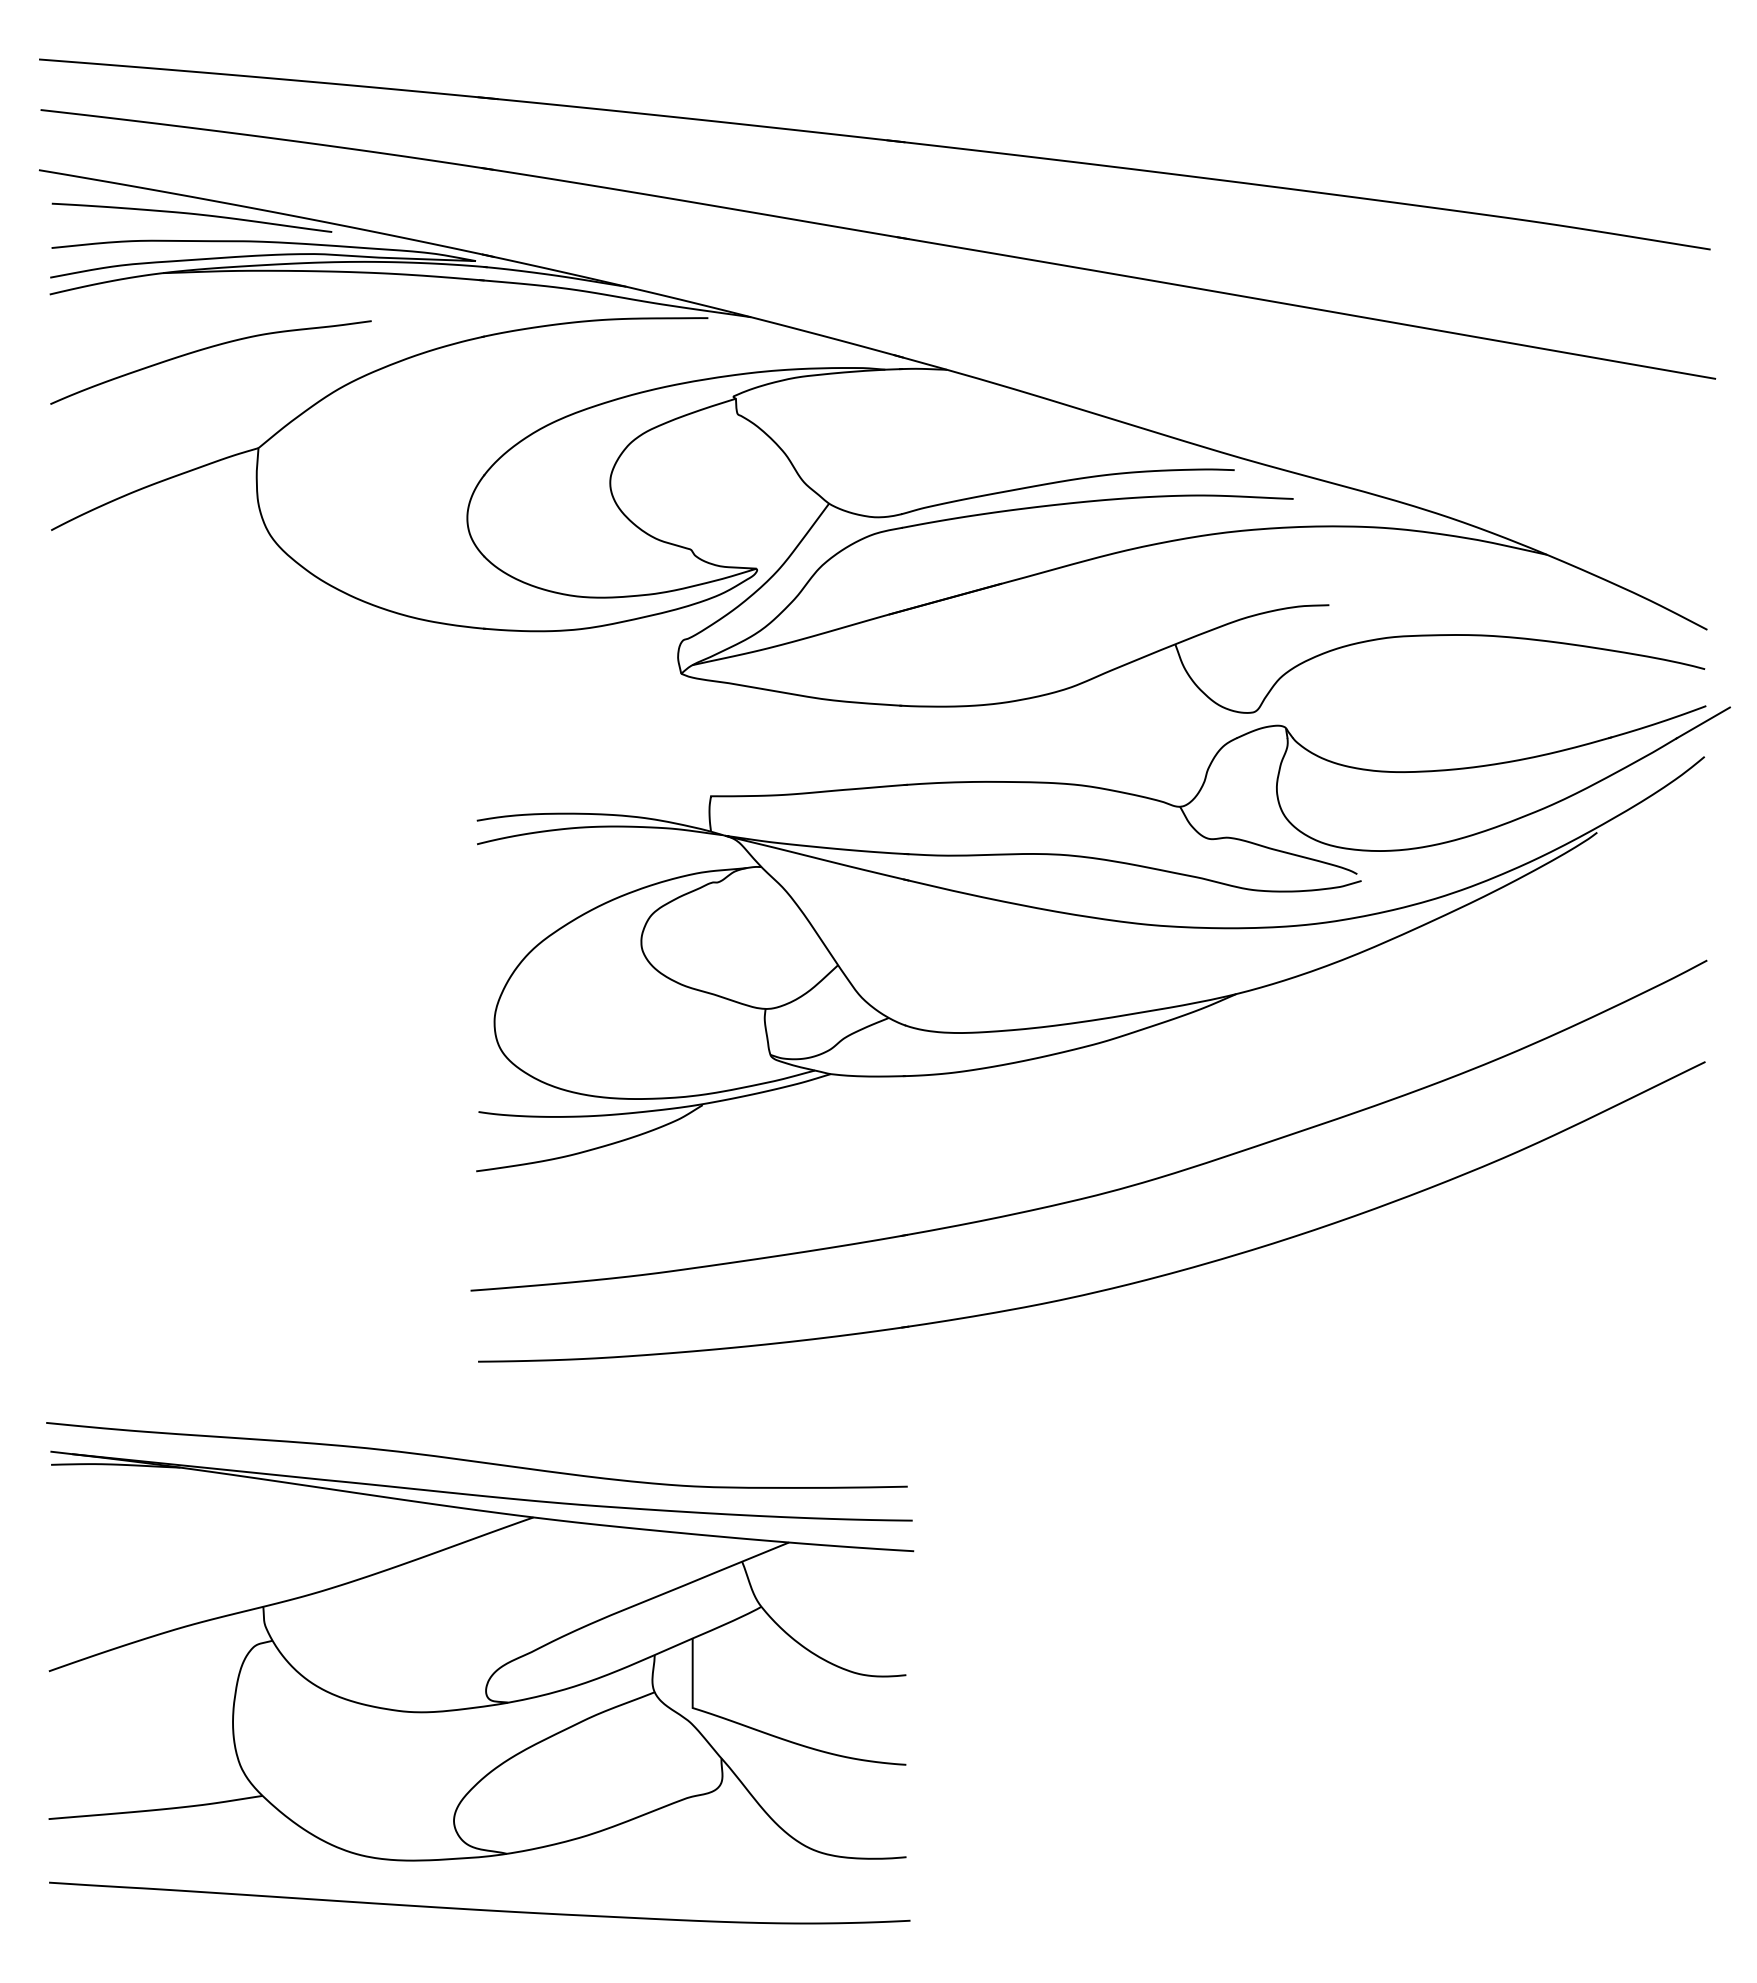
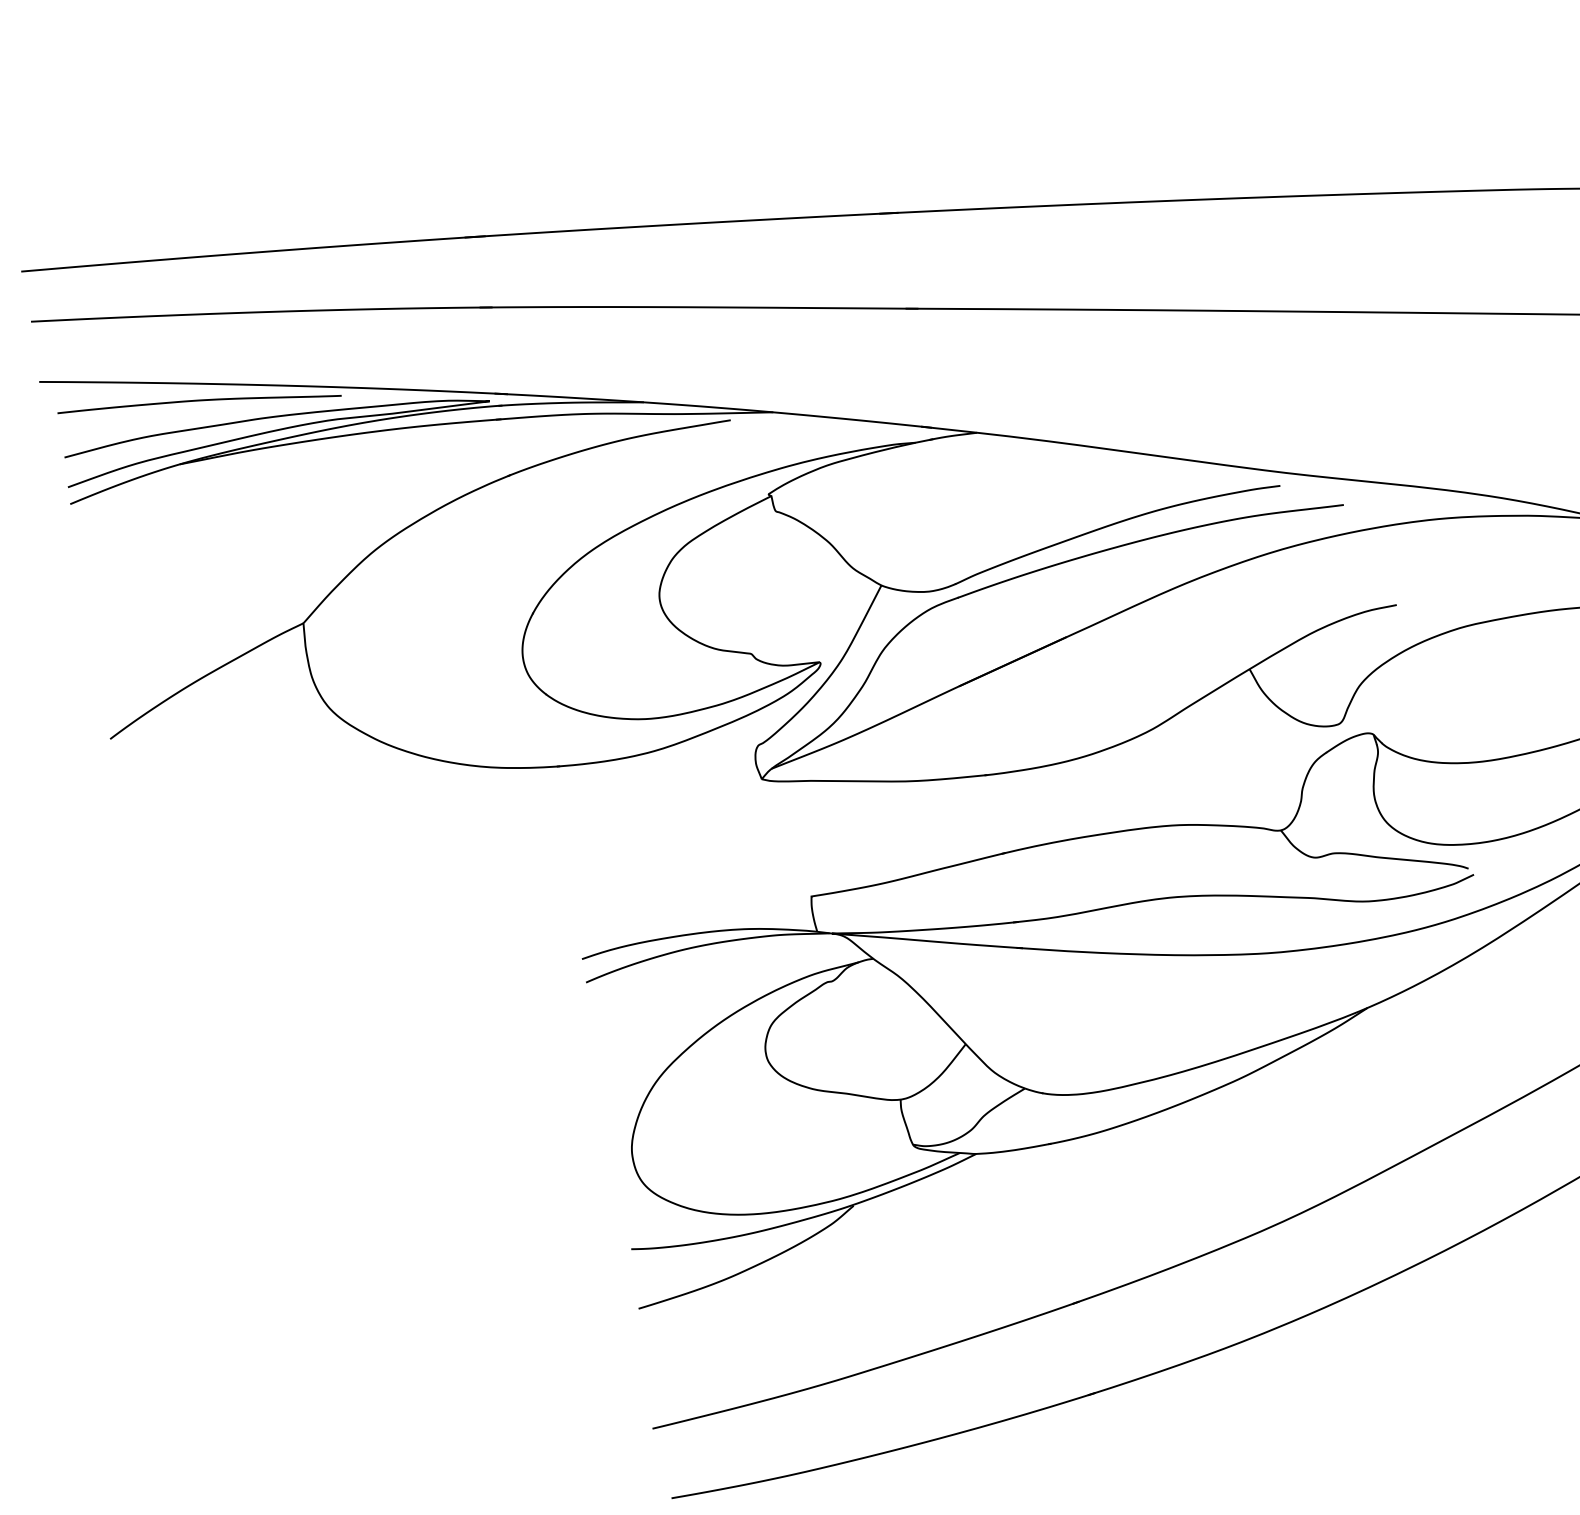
curve: (206, 349) -> (235, 533), removed

